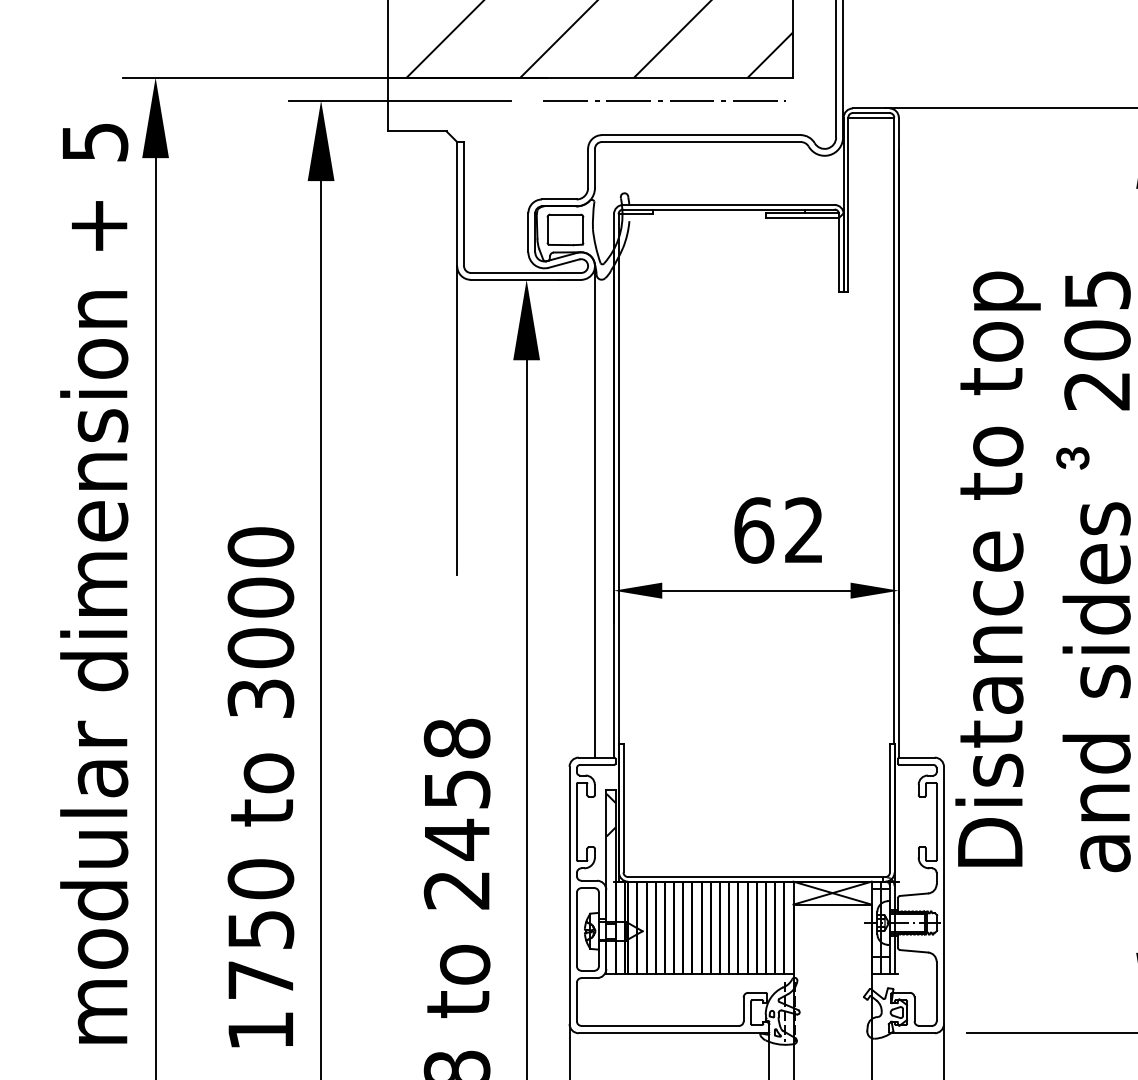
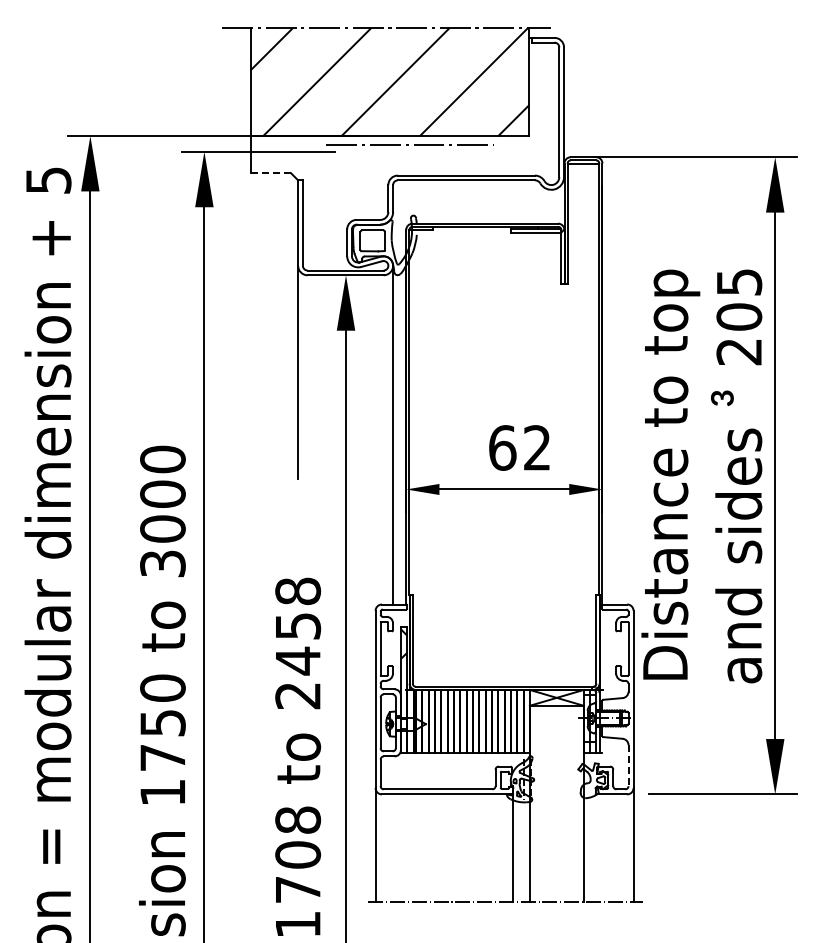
line: (662, 100) -> (408, 144), moved
line: (418, 132) -> (271, 173), solid -> dashed
line: (936, 991) -> (628, 765), solid -> dashed

